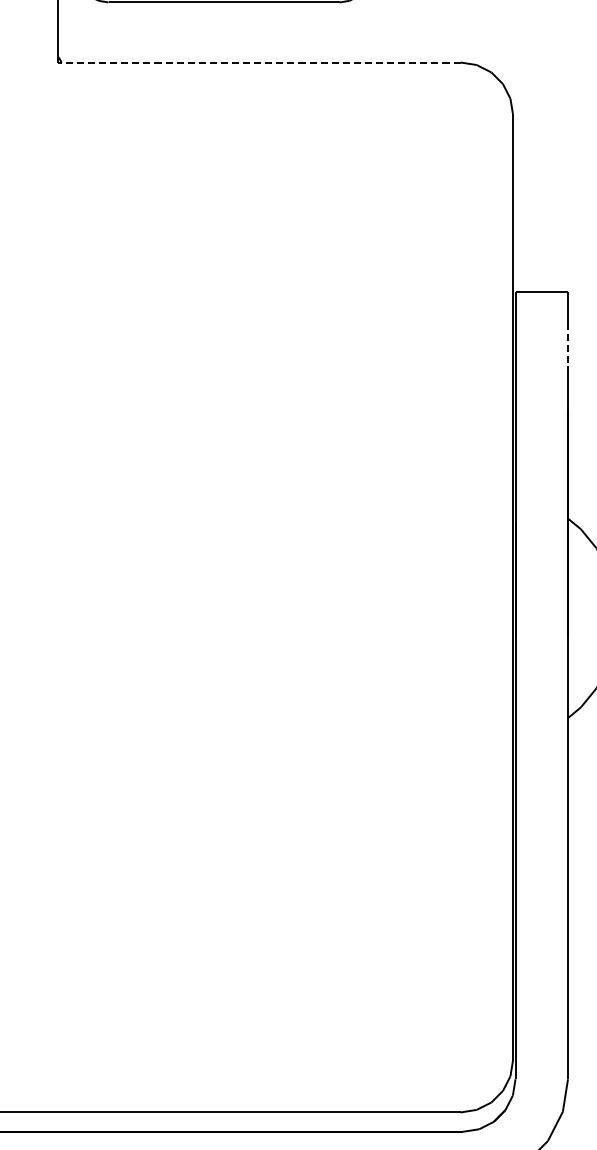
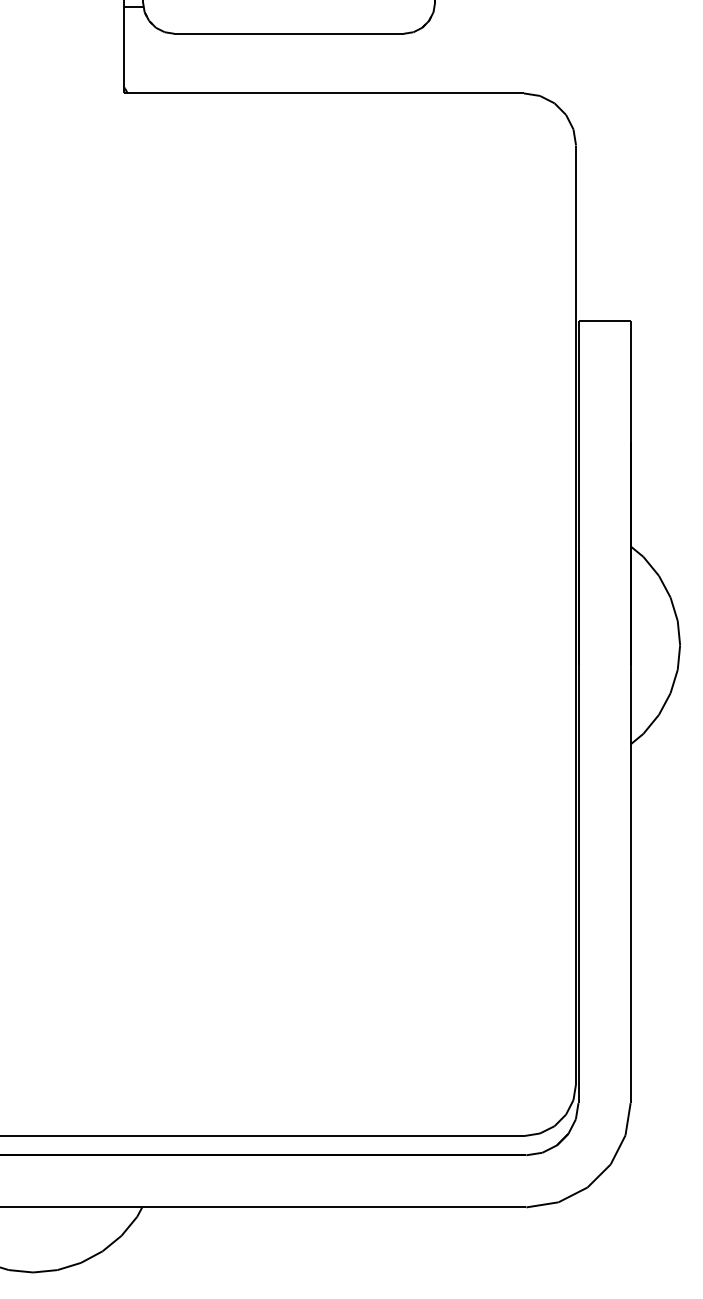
line: (260, 62) -> (325, 93), dashed -> solid
line: (567, 344) -> (630, 373), dashed -> solid

